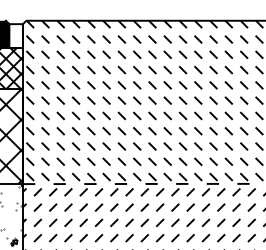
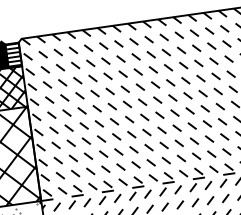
hatch: (16, 35) -> (13, 54), added

